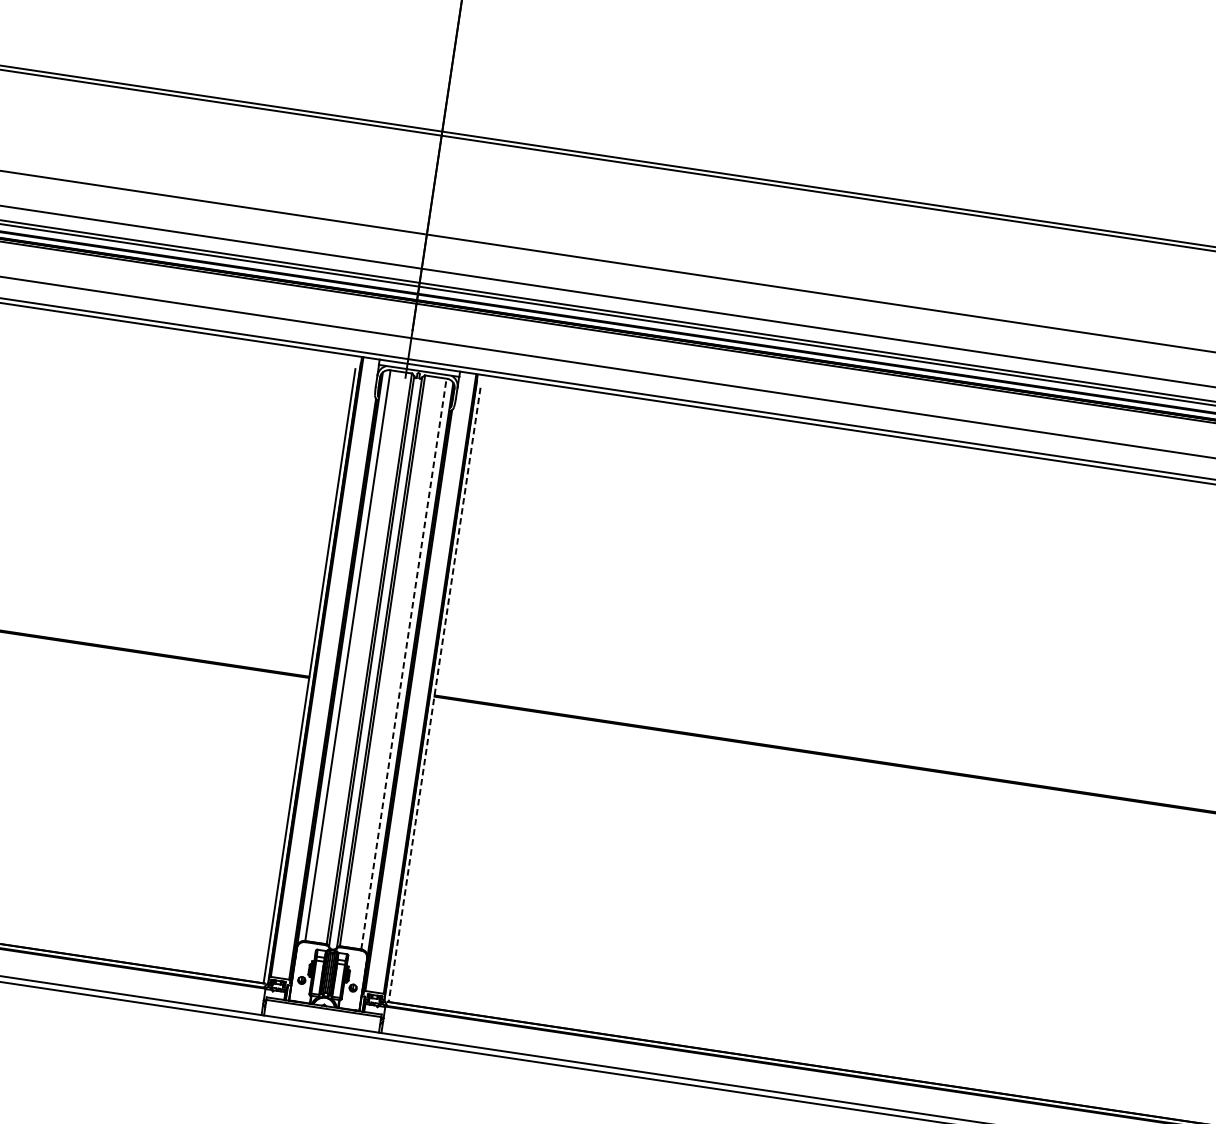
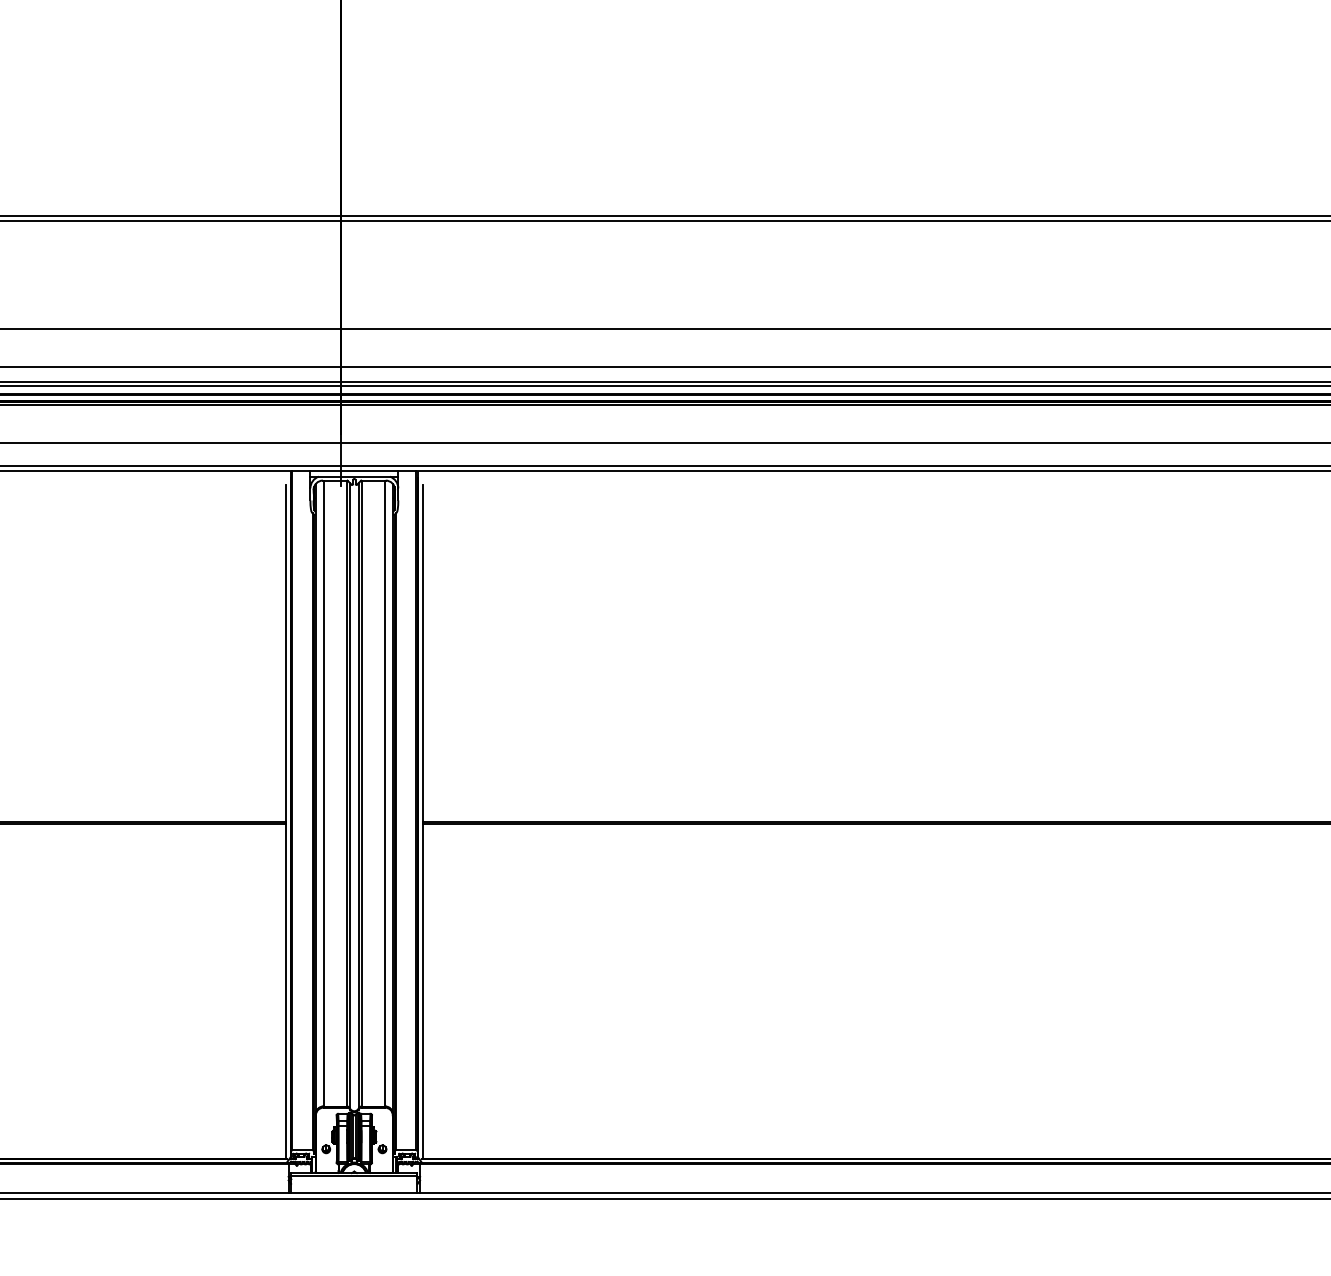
line: (404, 664) -> (385, 793), dashed -> solid
line: (434, 694) -> (422, 821), dashed -> solid

